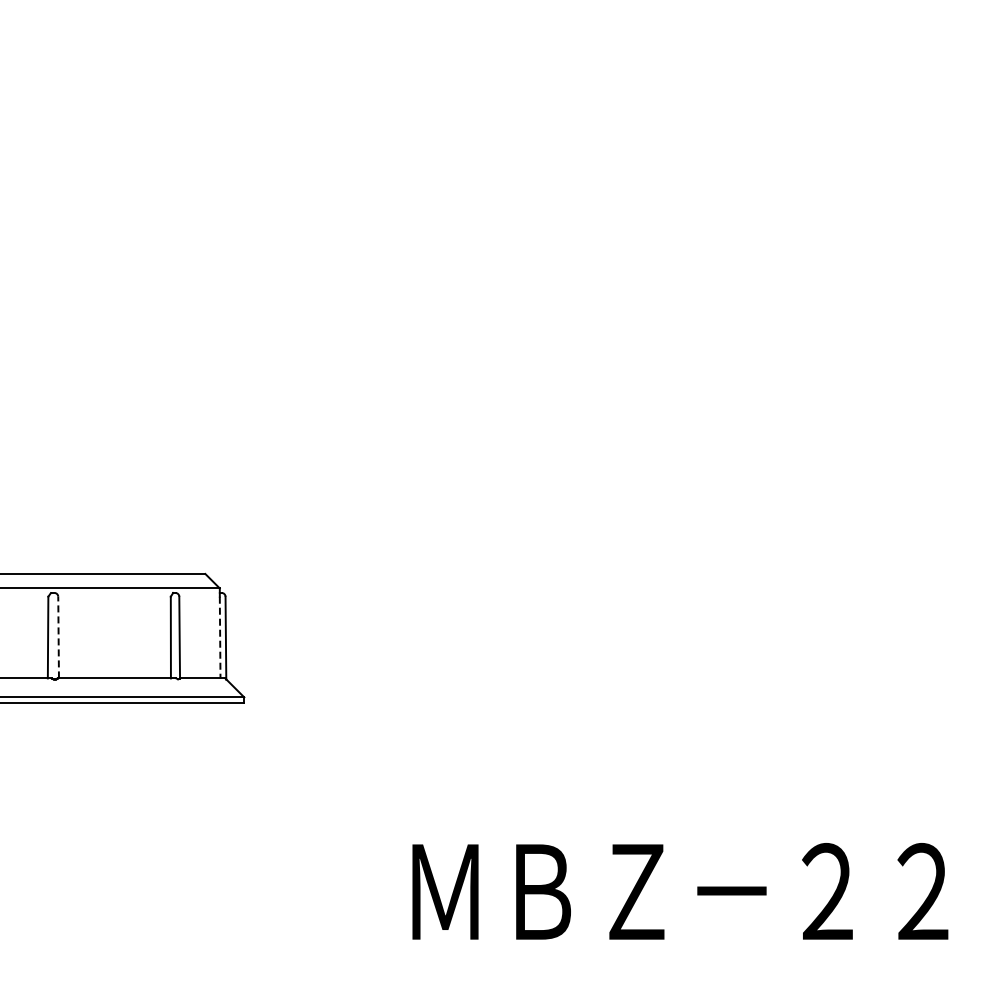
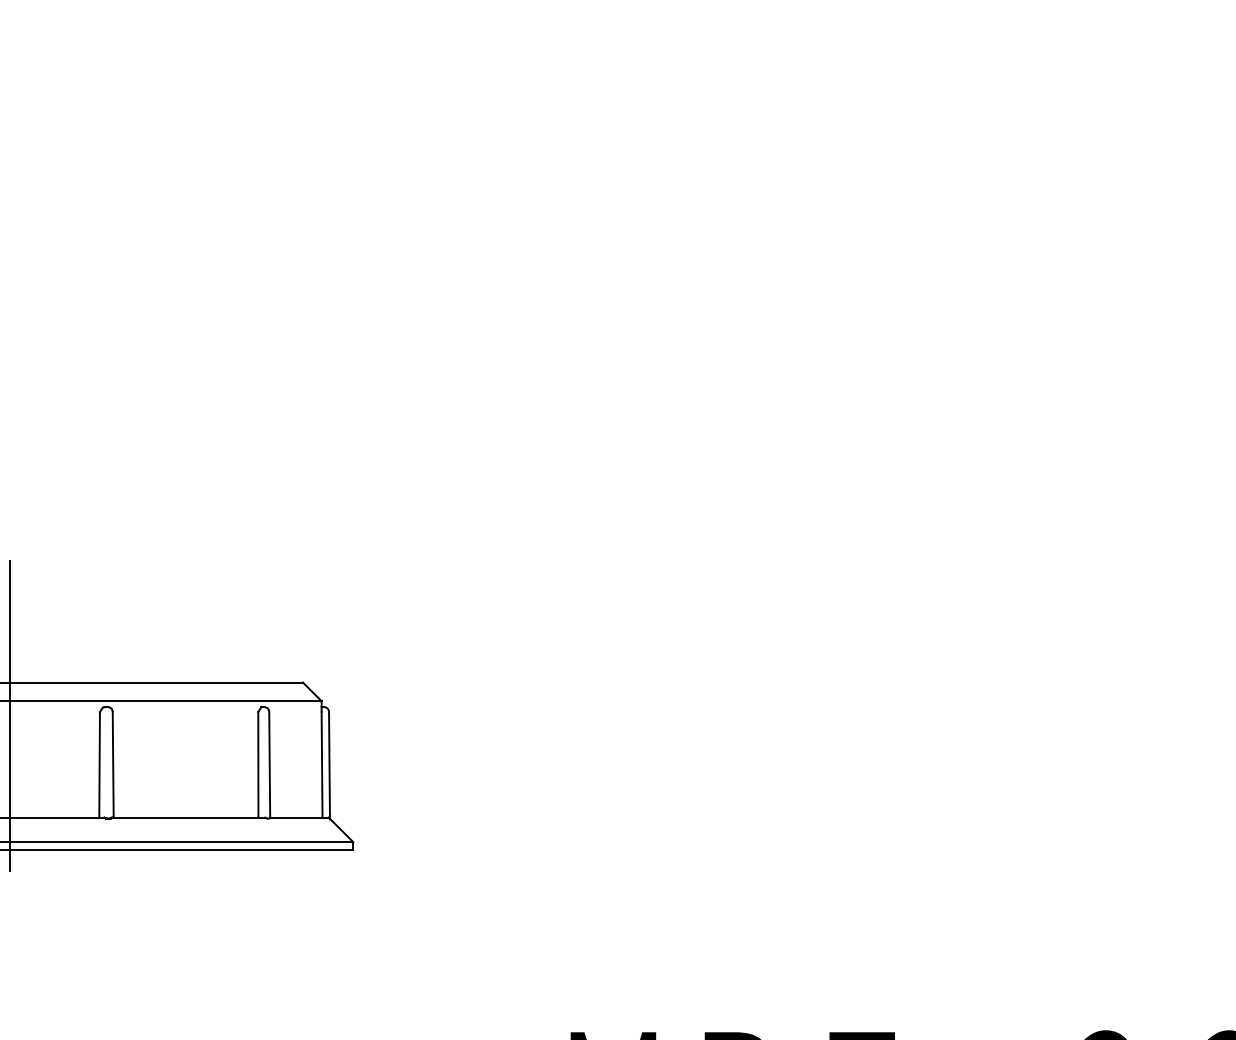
line: (58, 637) -> (113, 764), dashed -> solid
line: (220, 637) -> (322, 764), dashed -> solid

